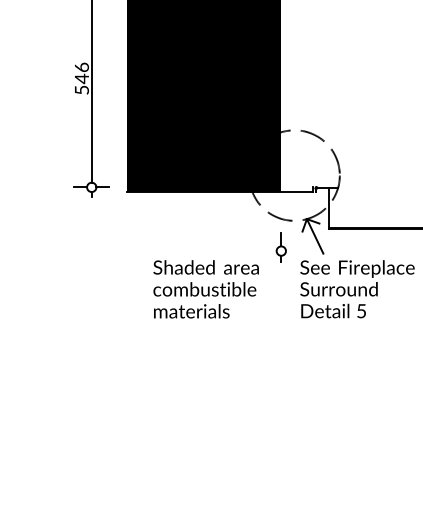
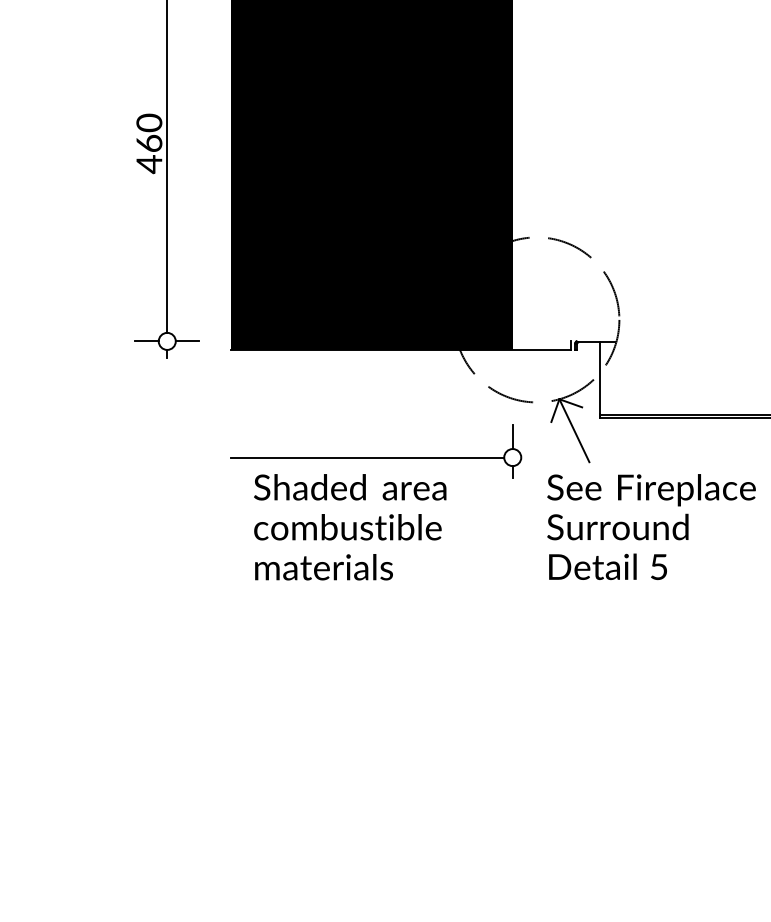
text: (81, 78) -> (148, 142), 546 -> 460
line: (201, 251) -> (367, 458), added
text: (205, 289) -> (349, 527), moved

